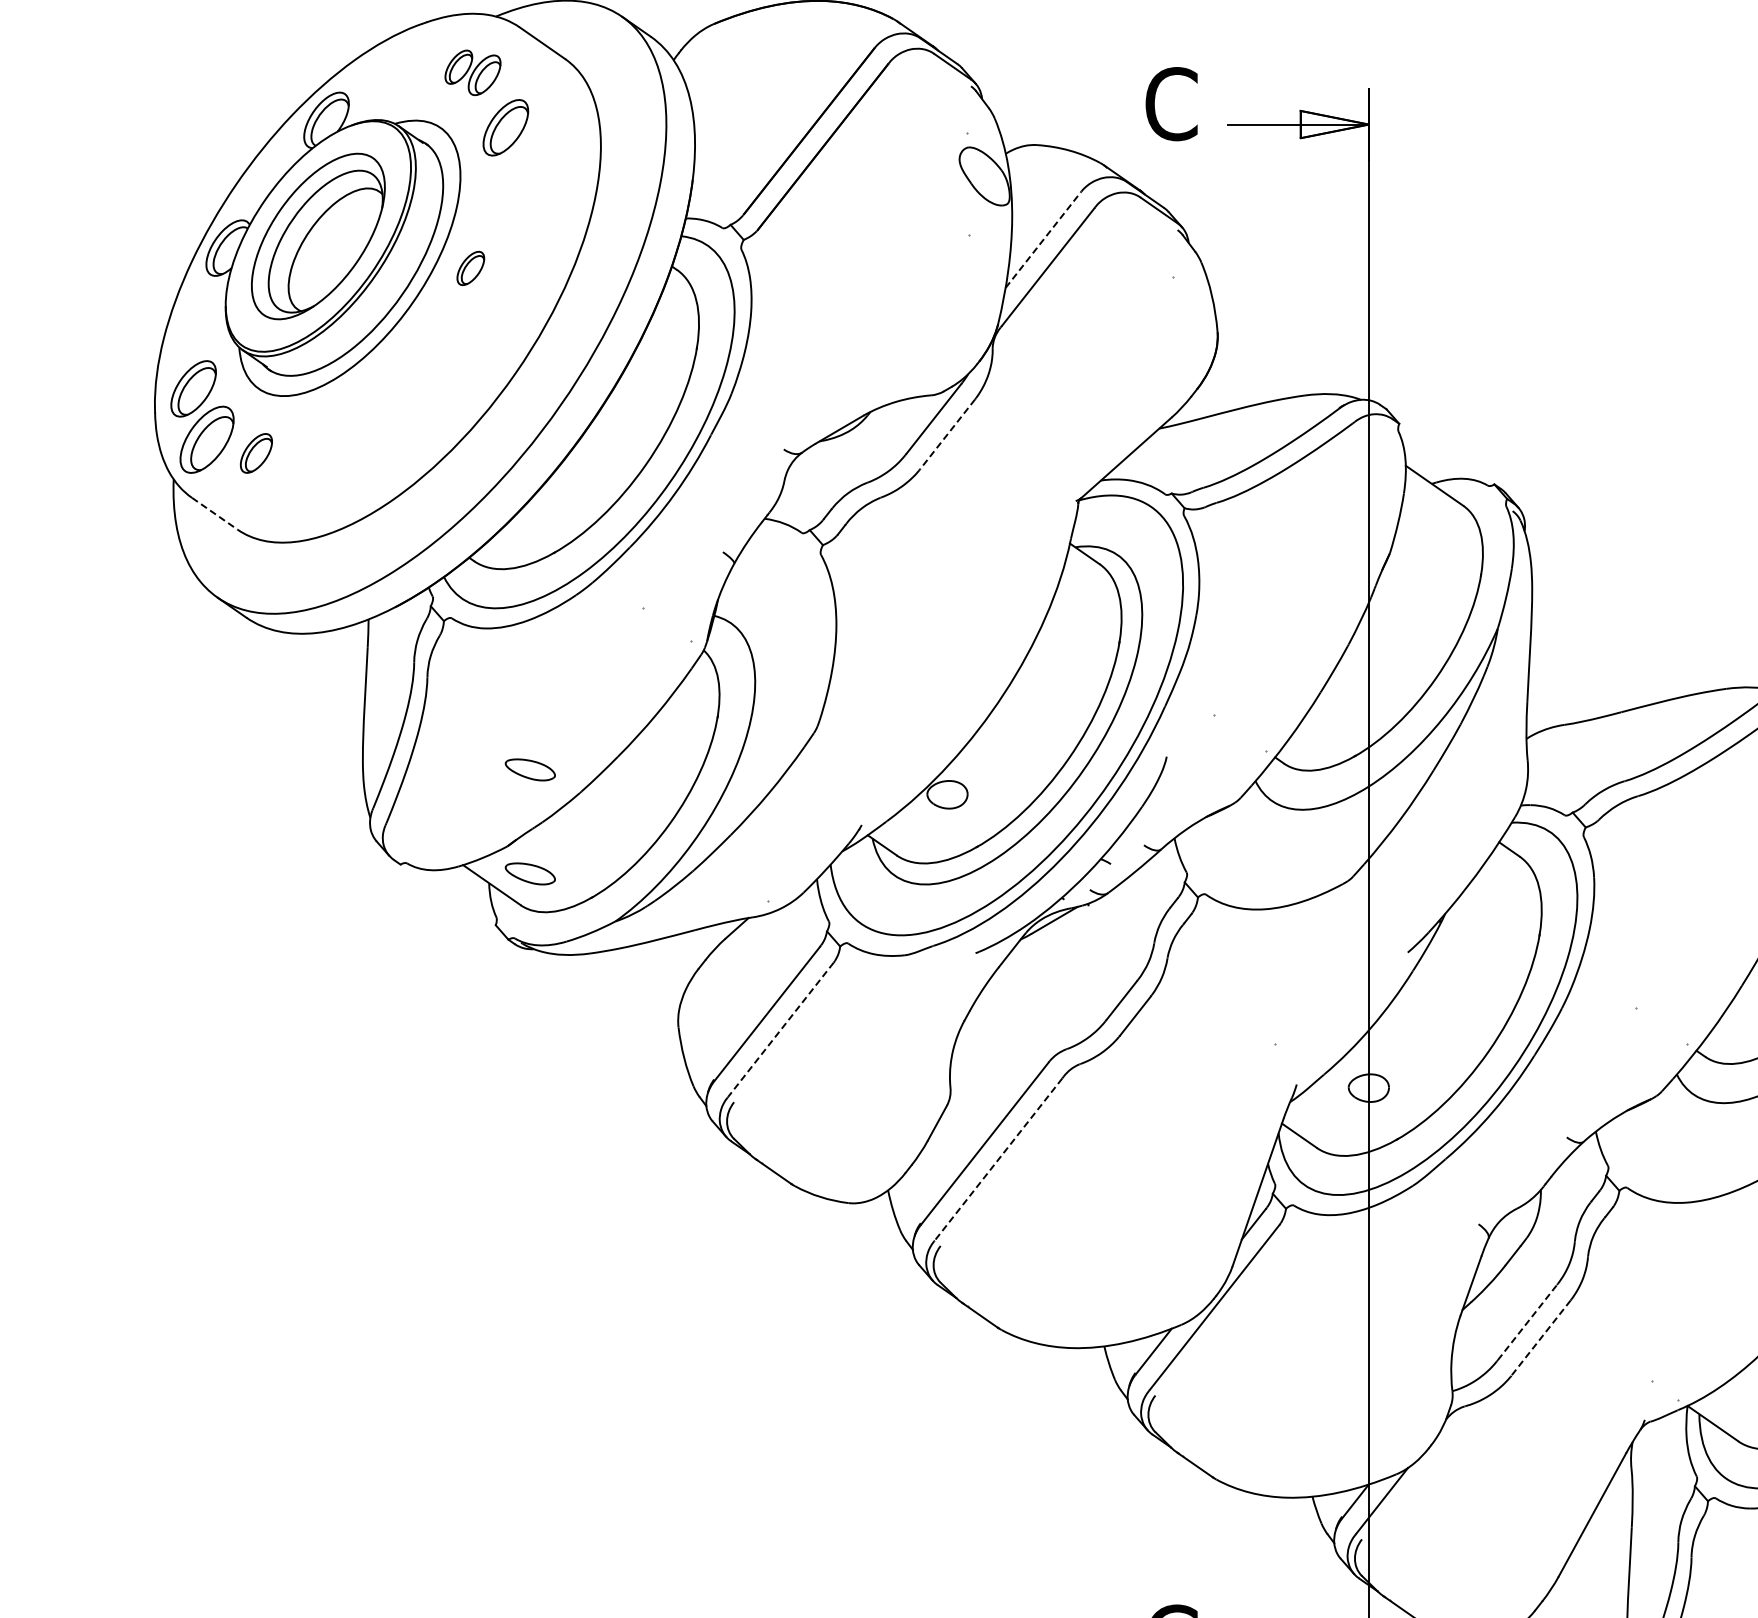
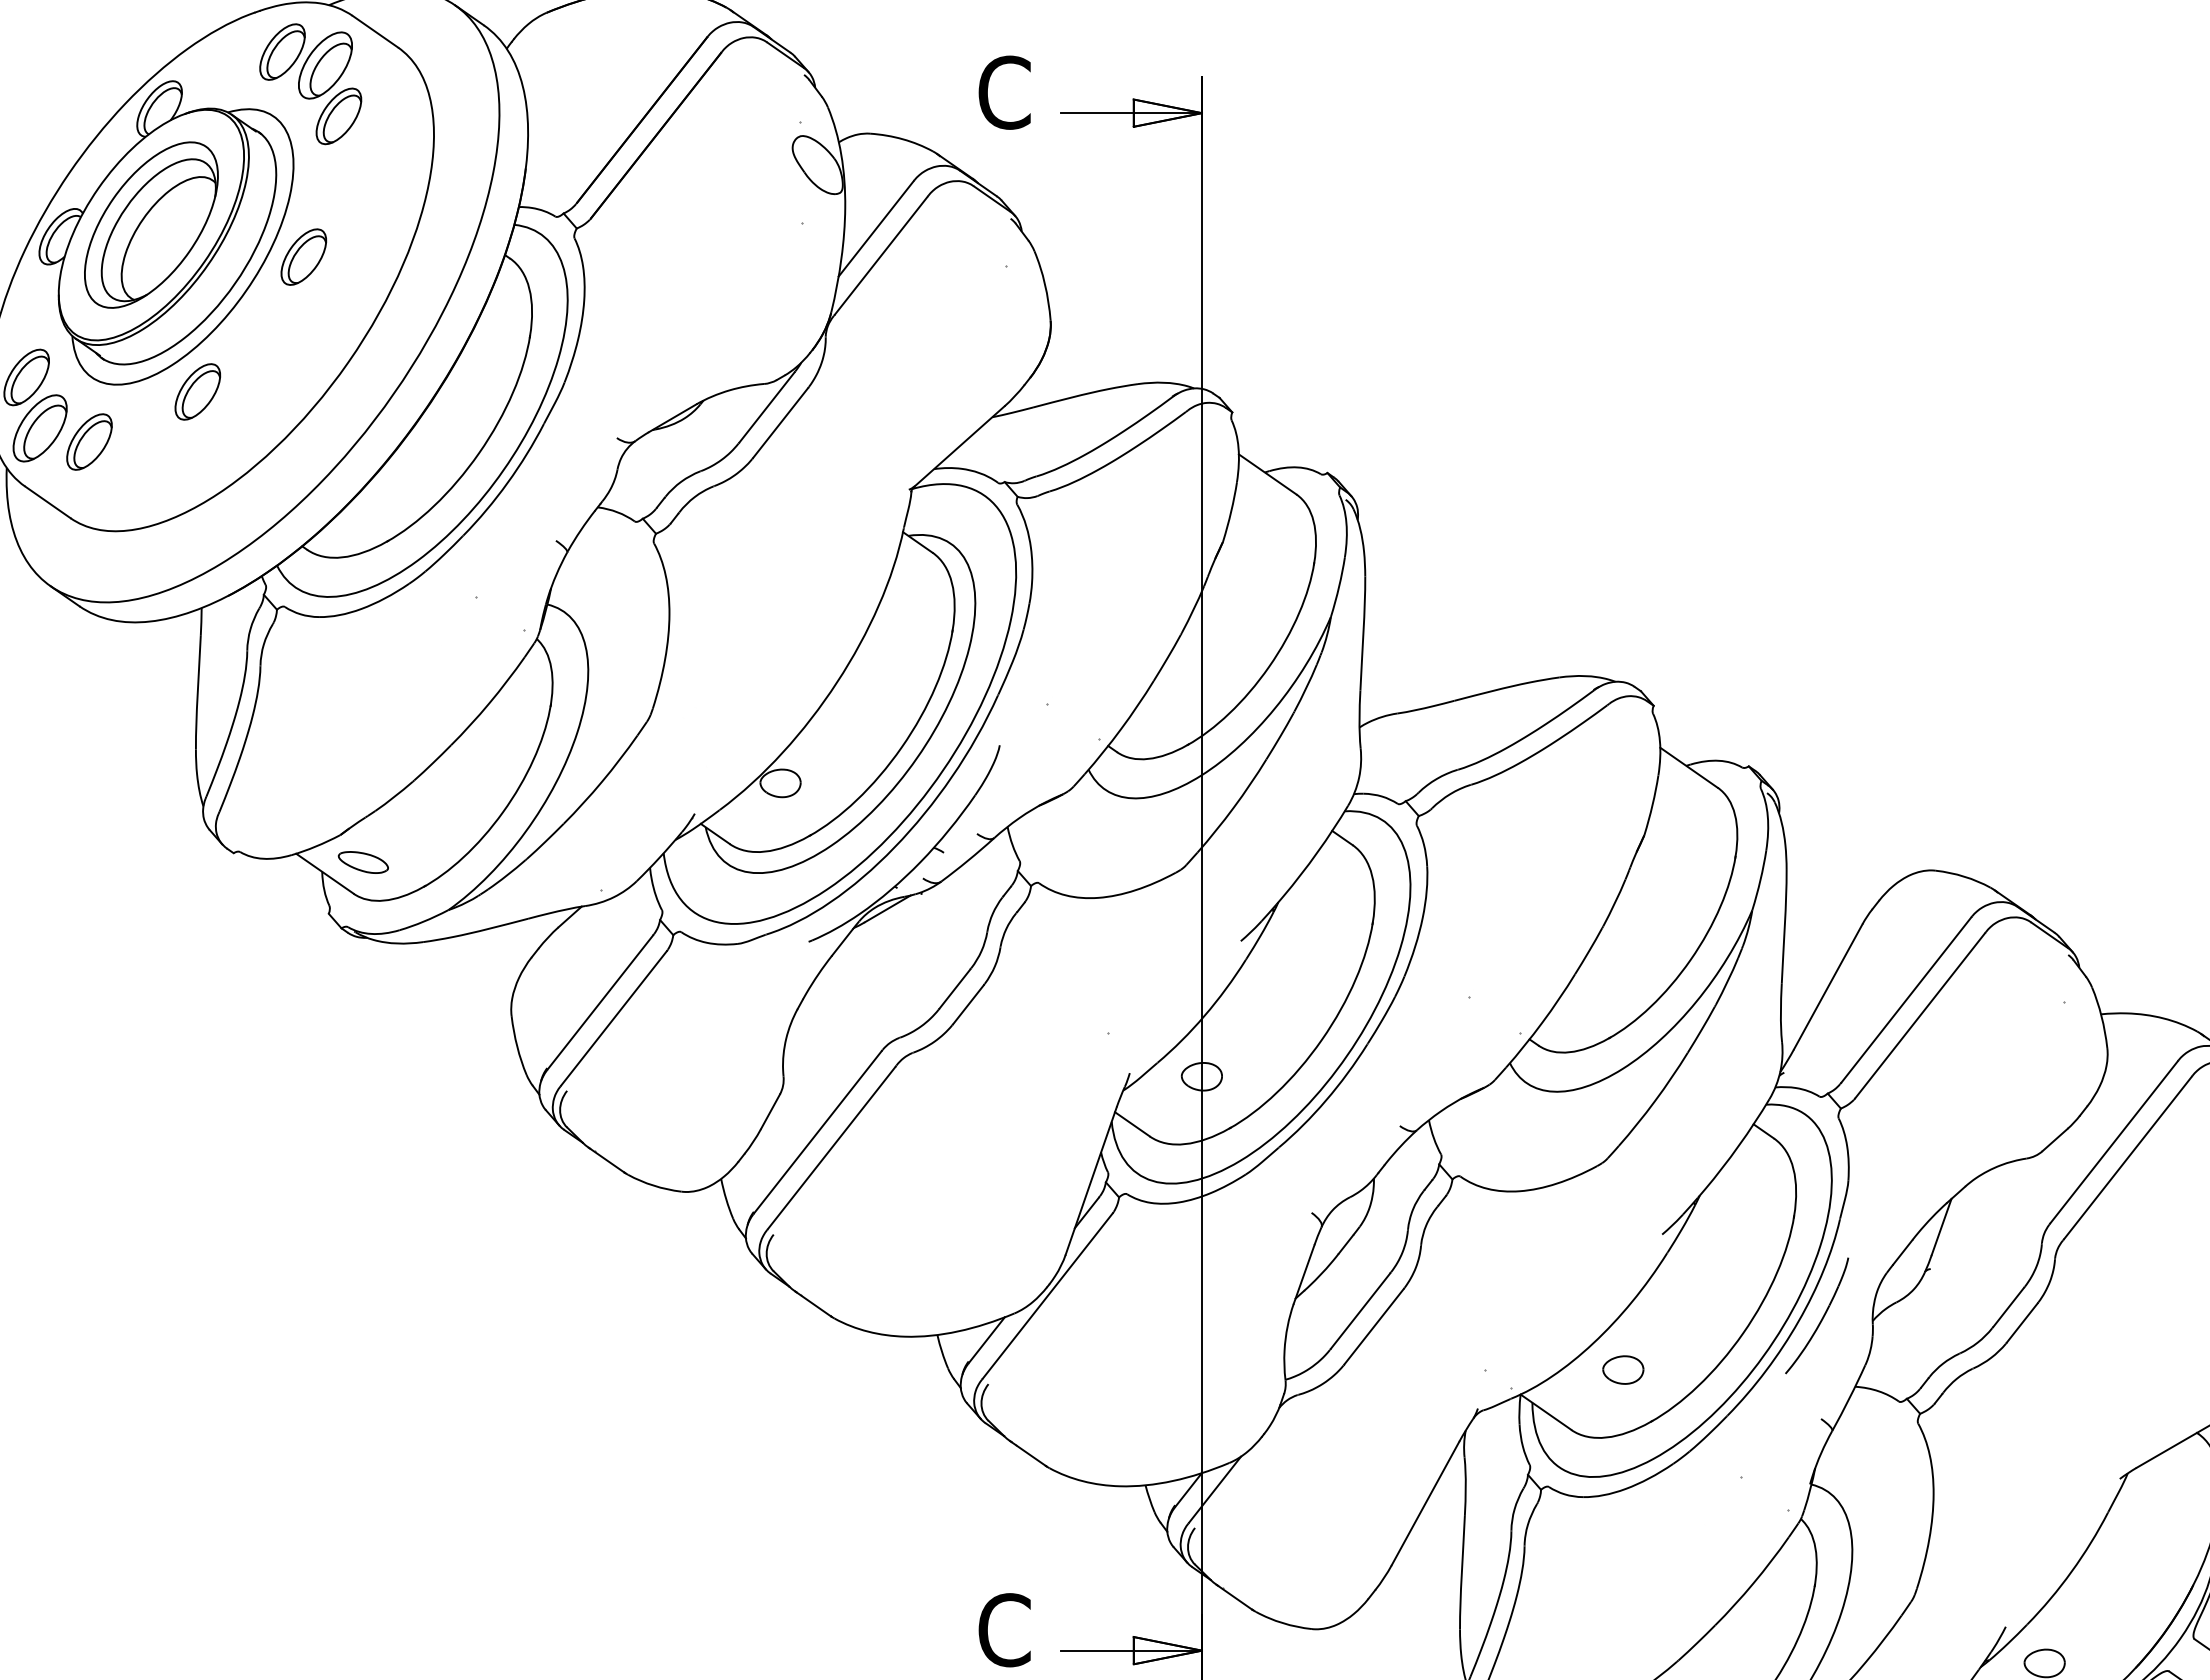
part: (472, 72) -> (305, 61), size x1.67
line: (1043, 239) -> (876, 228), dashed -> solid
part: (470, 267) -> (303, 256), size x1.67
part: (364, 402) -> (197, 391), added
line: (947, 434) -> (780, 423), dashed -> solid
part: (256, 452) -> (89, 441), size x1.43
line: (214, 513) -> (47, 502), dashed -> solid
part: (529, 769) -> (362, 758), removed
line: (780, 1029) -> (613, 1018), dashed -> solid
line: (998, 1159) -> (831, 1148), dashed -> solid
line: (1527, 1322) -> (1360, 1311), dashed -> solid
line: (1541, 1337) -> (1374, 1326), dashed -> solid

